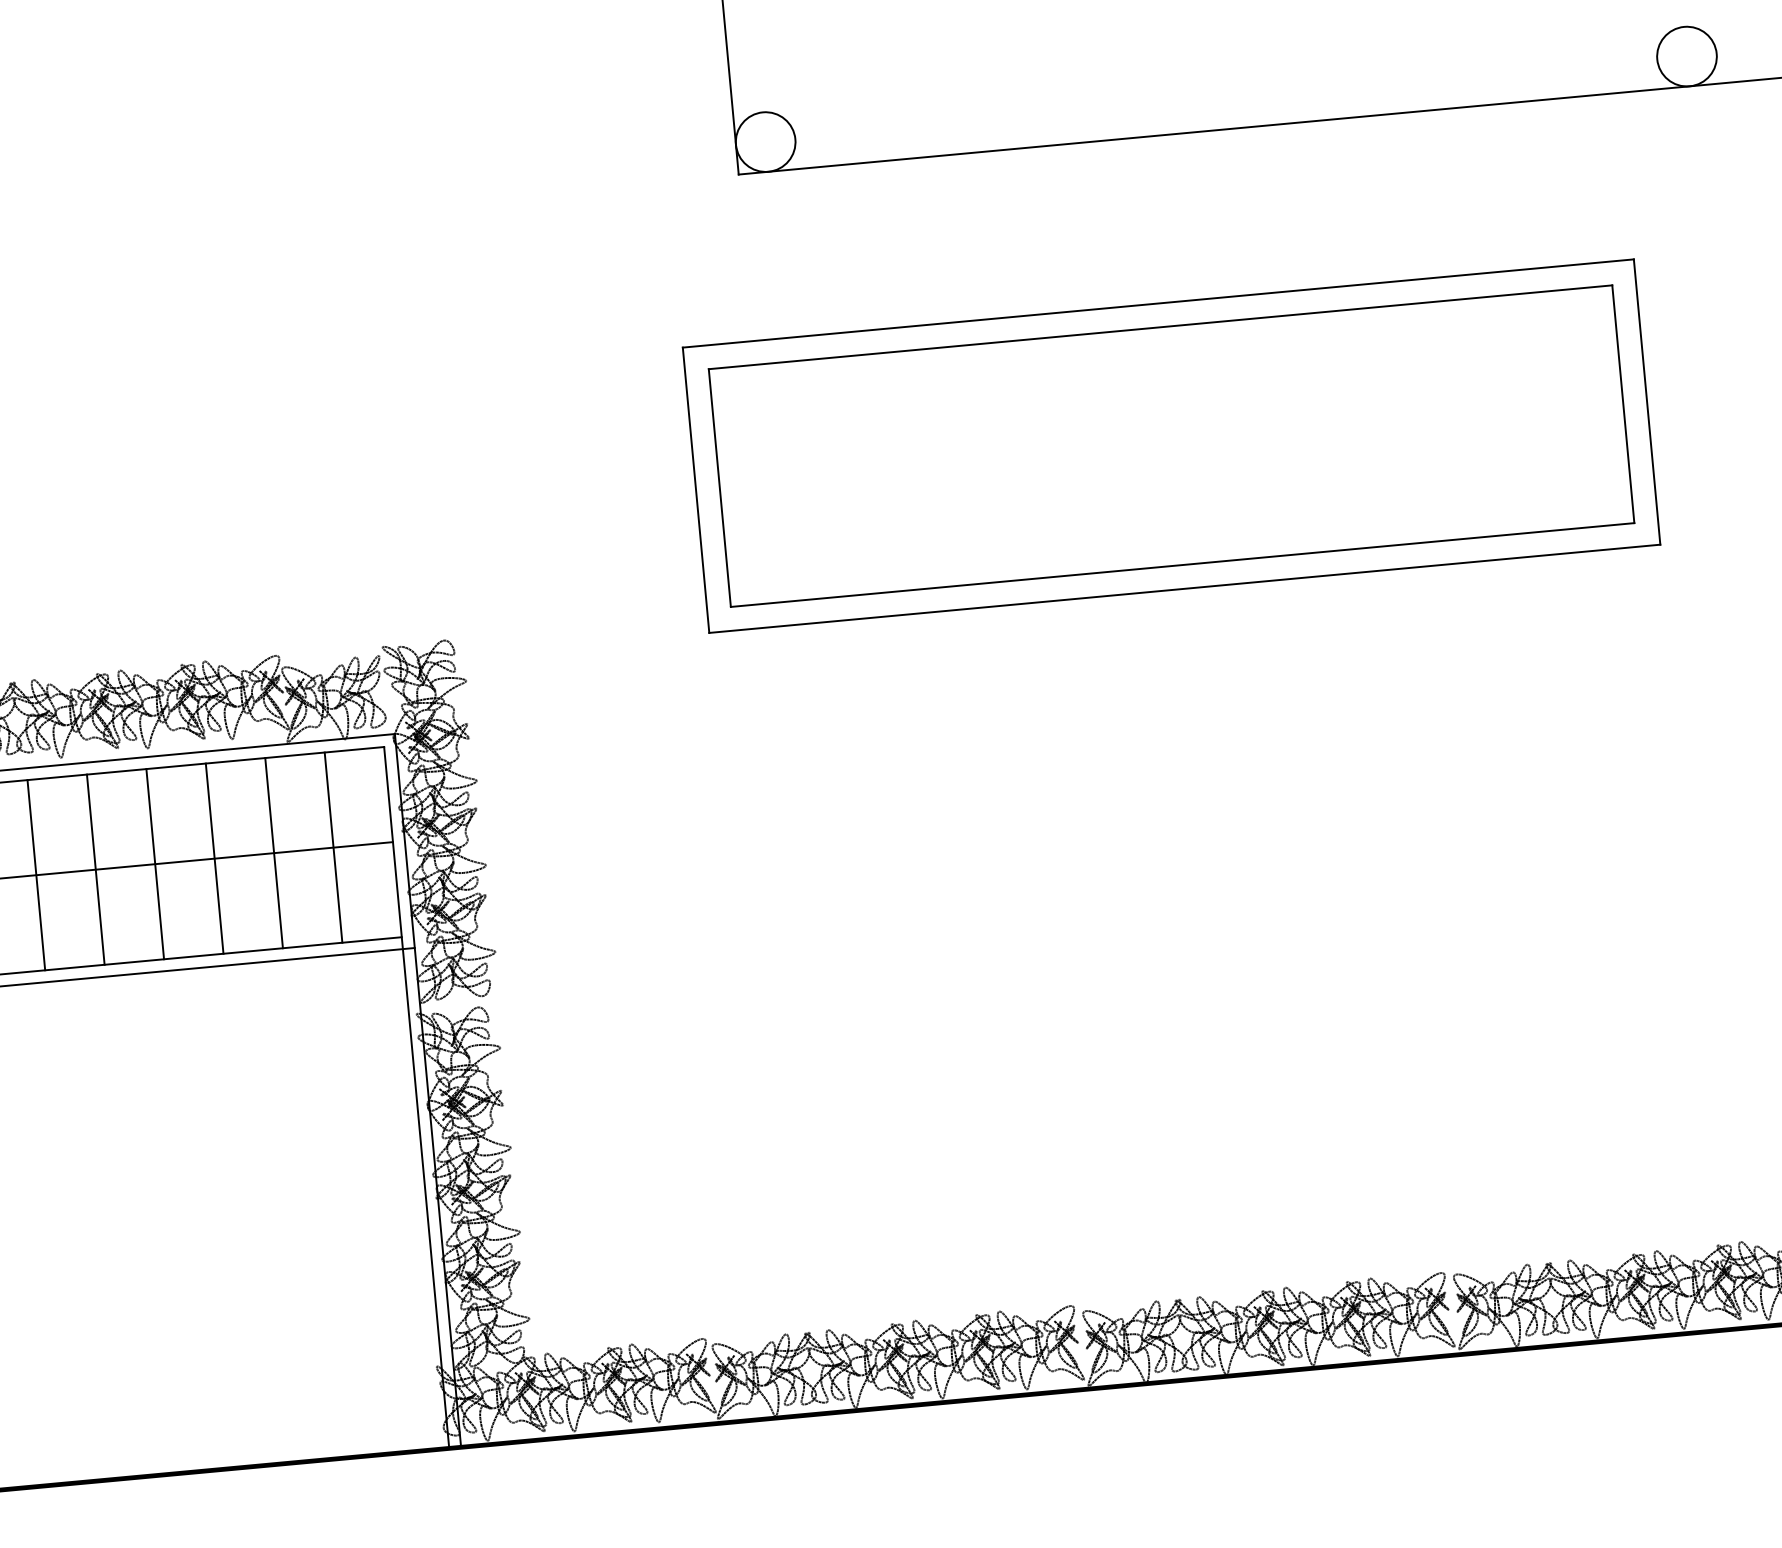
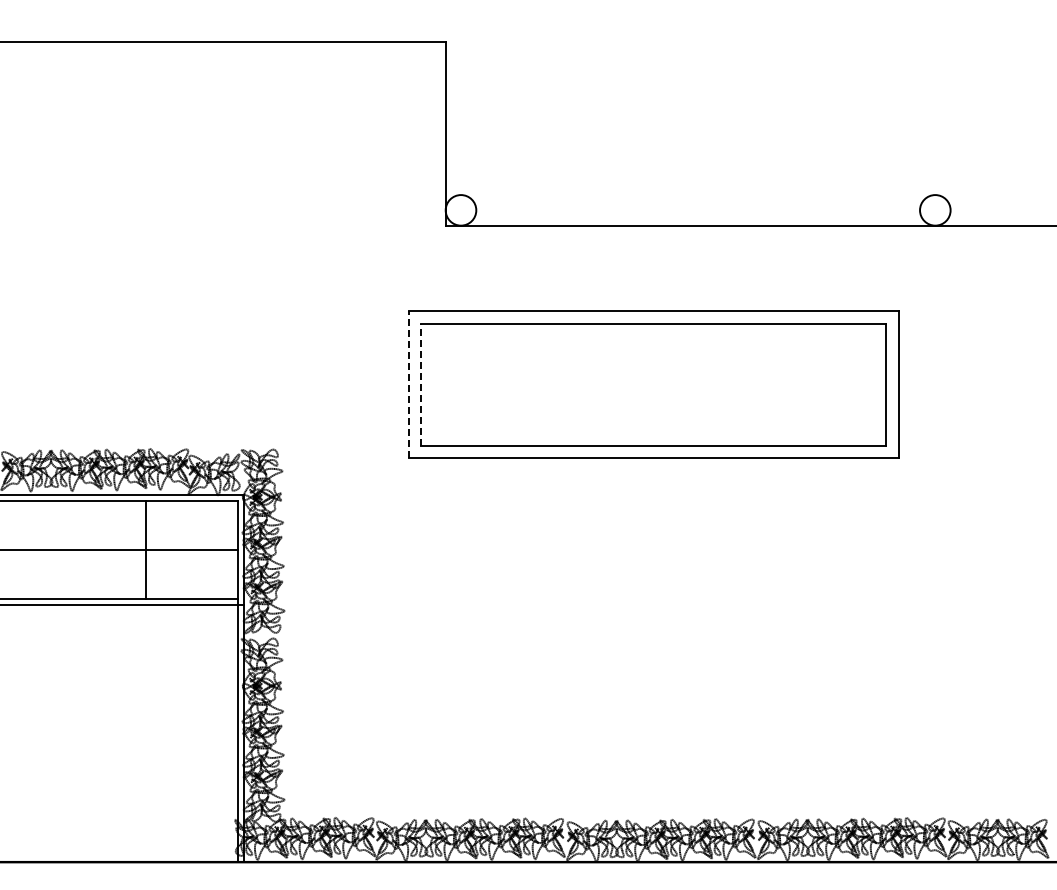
line: (720, 487) -> (421, 384), solid -> dashed
line: (696, 489) -> (409, 384), solid -> dashed
line: (334, 846) -> (207, 549), removed
line: (274, 852) -> (176, 549), removed
line: (155, 863) -> (115, 549), removed
line: (95, 868) -> (84, 549), removed
line: (37, 874) -> (54, 549), removed

